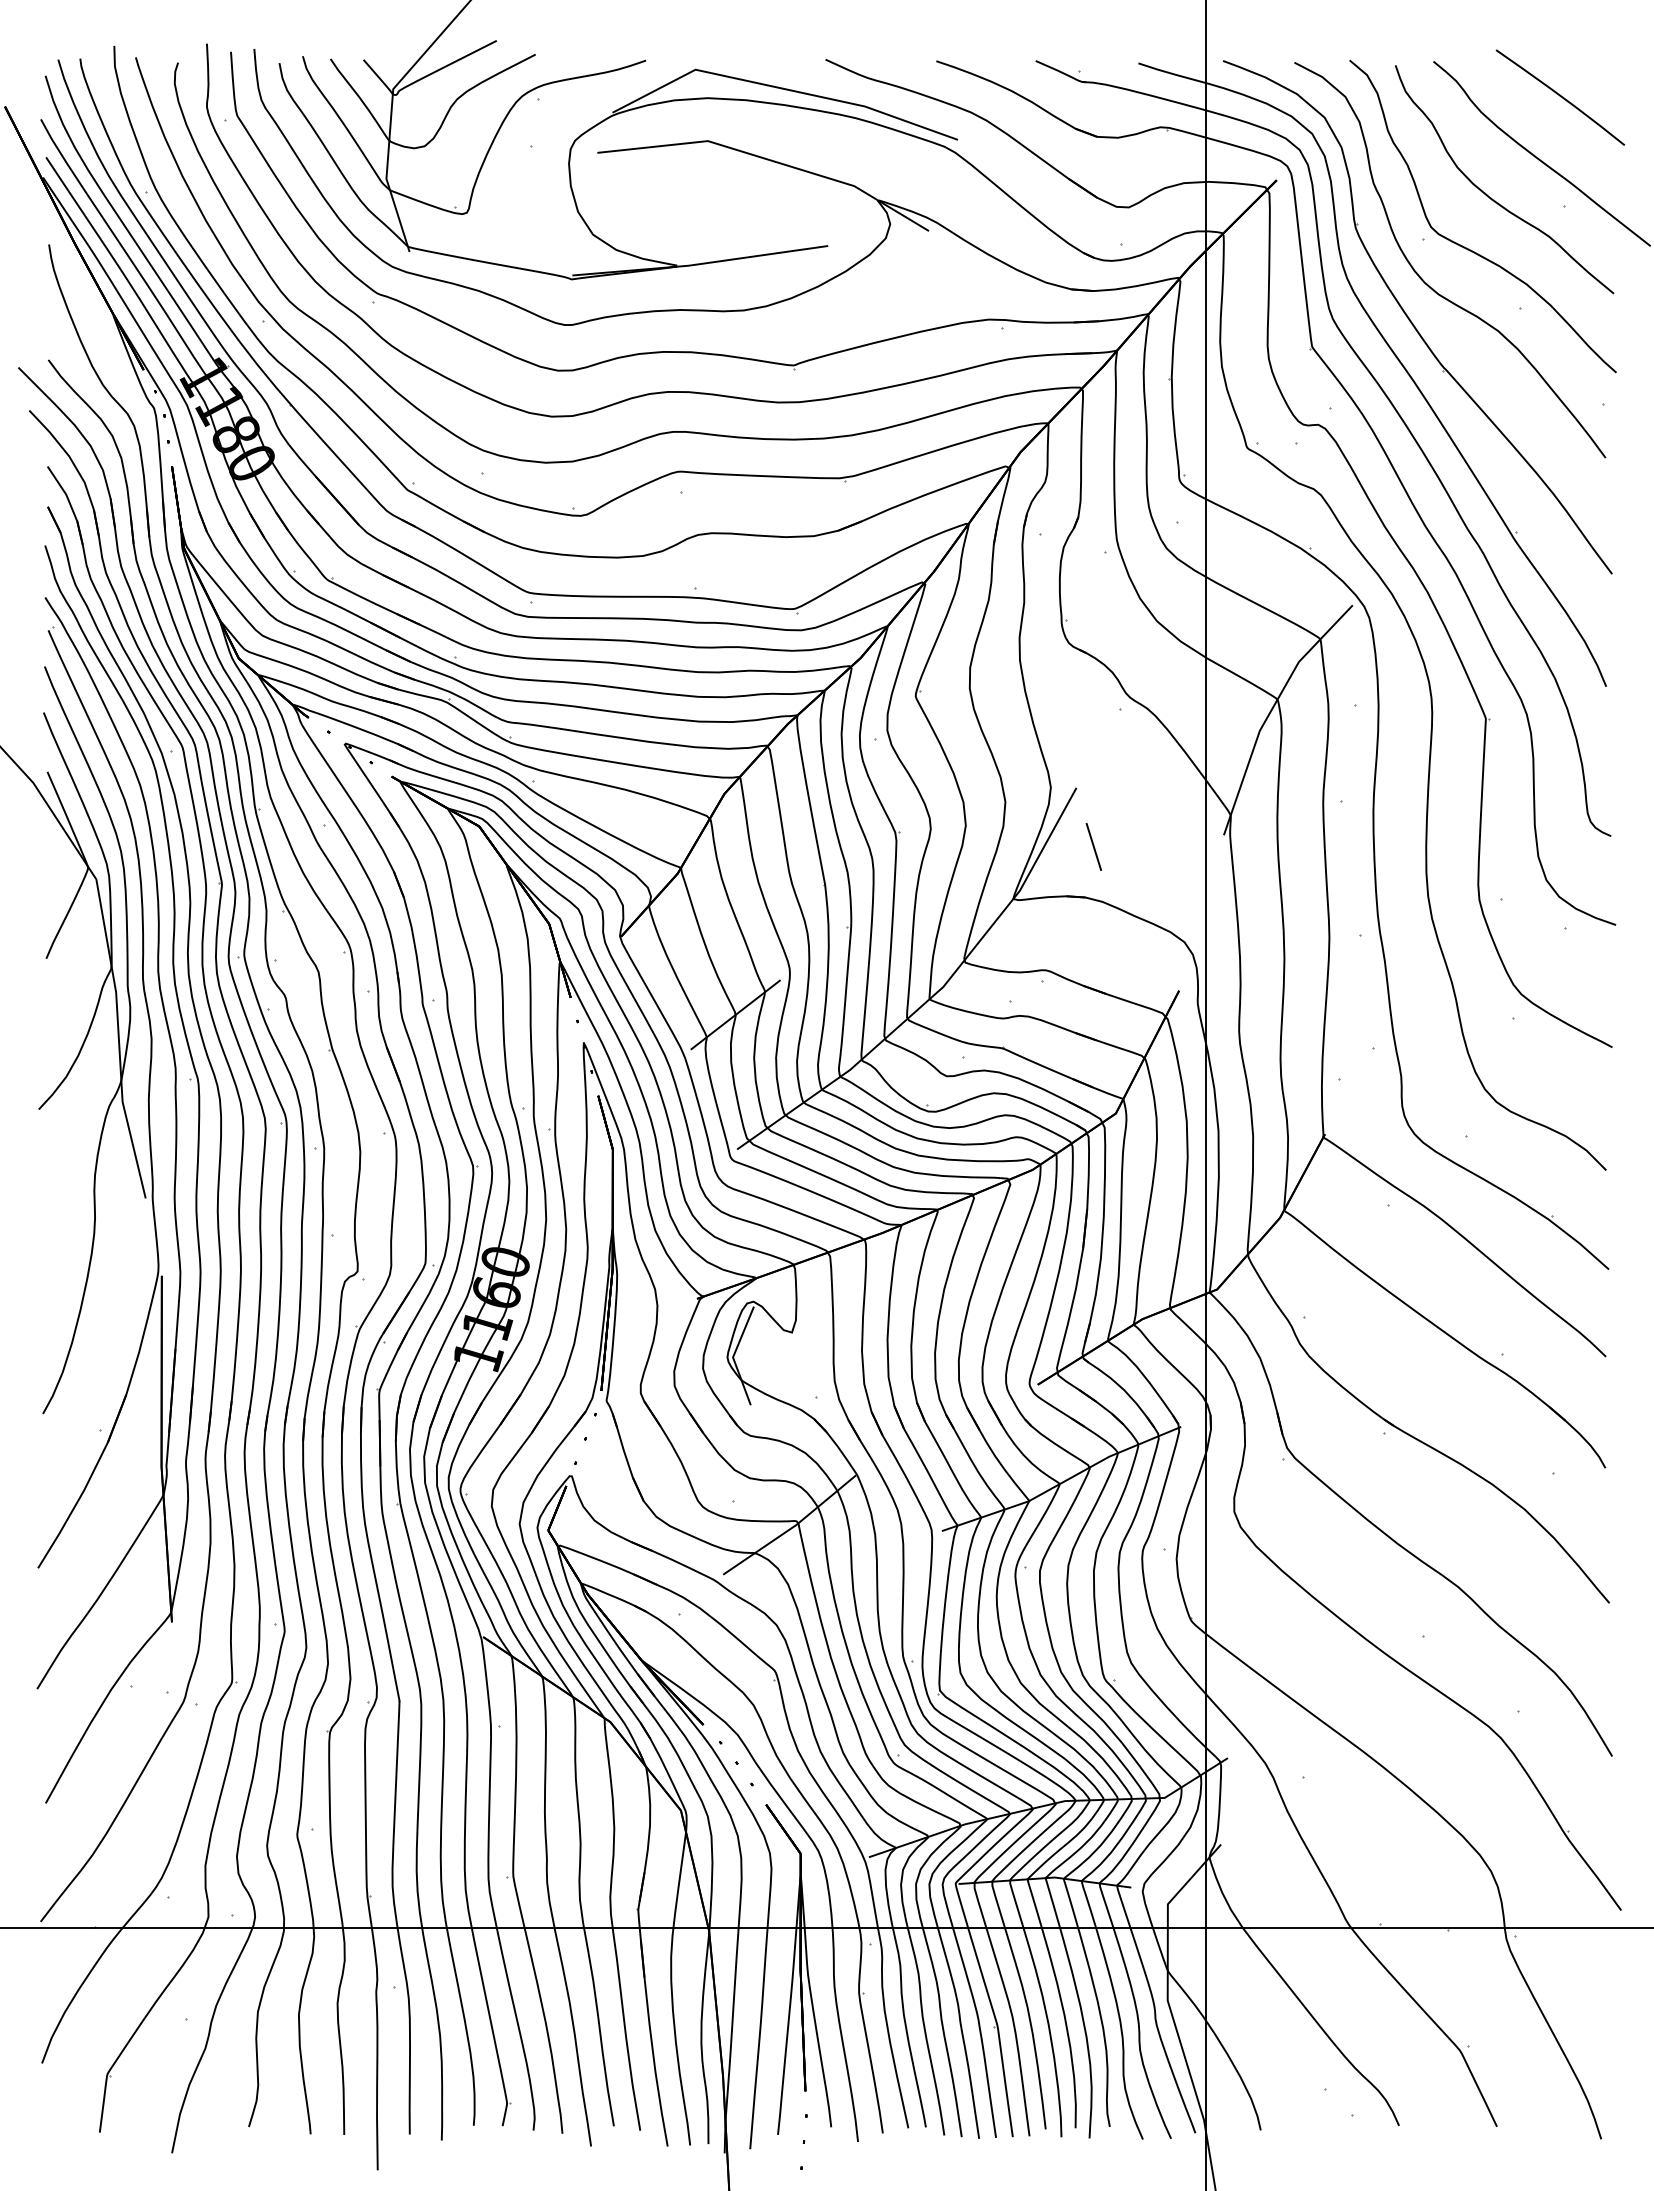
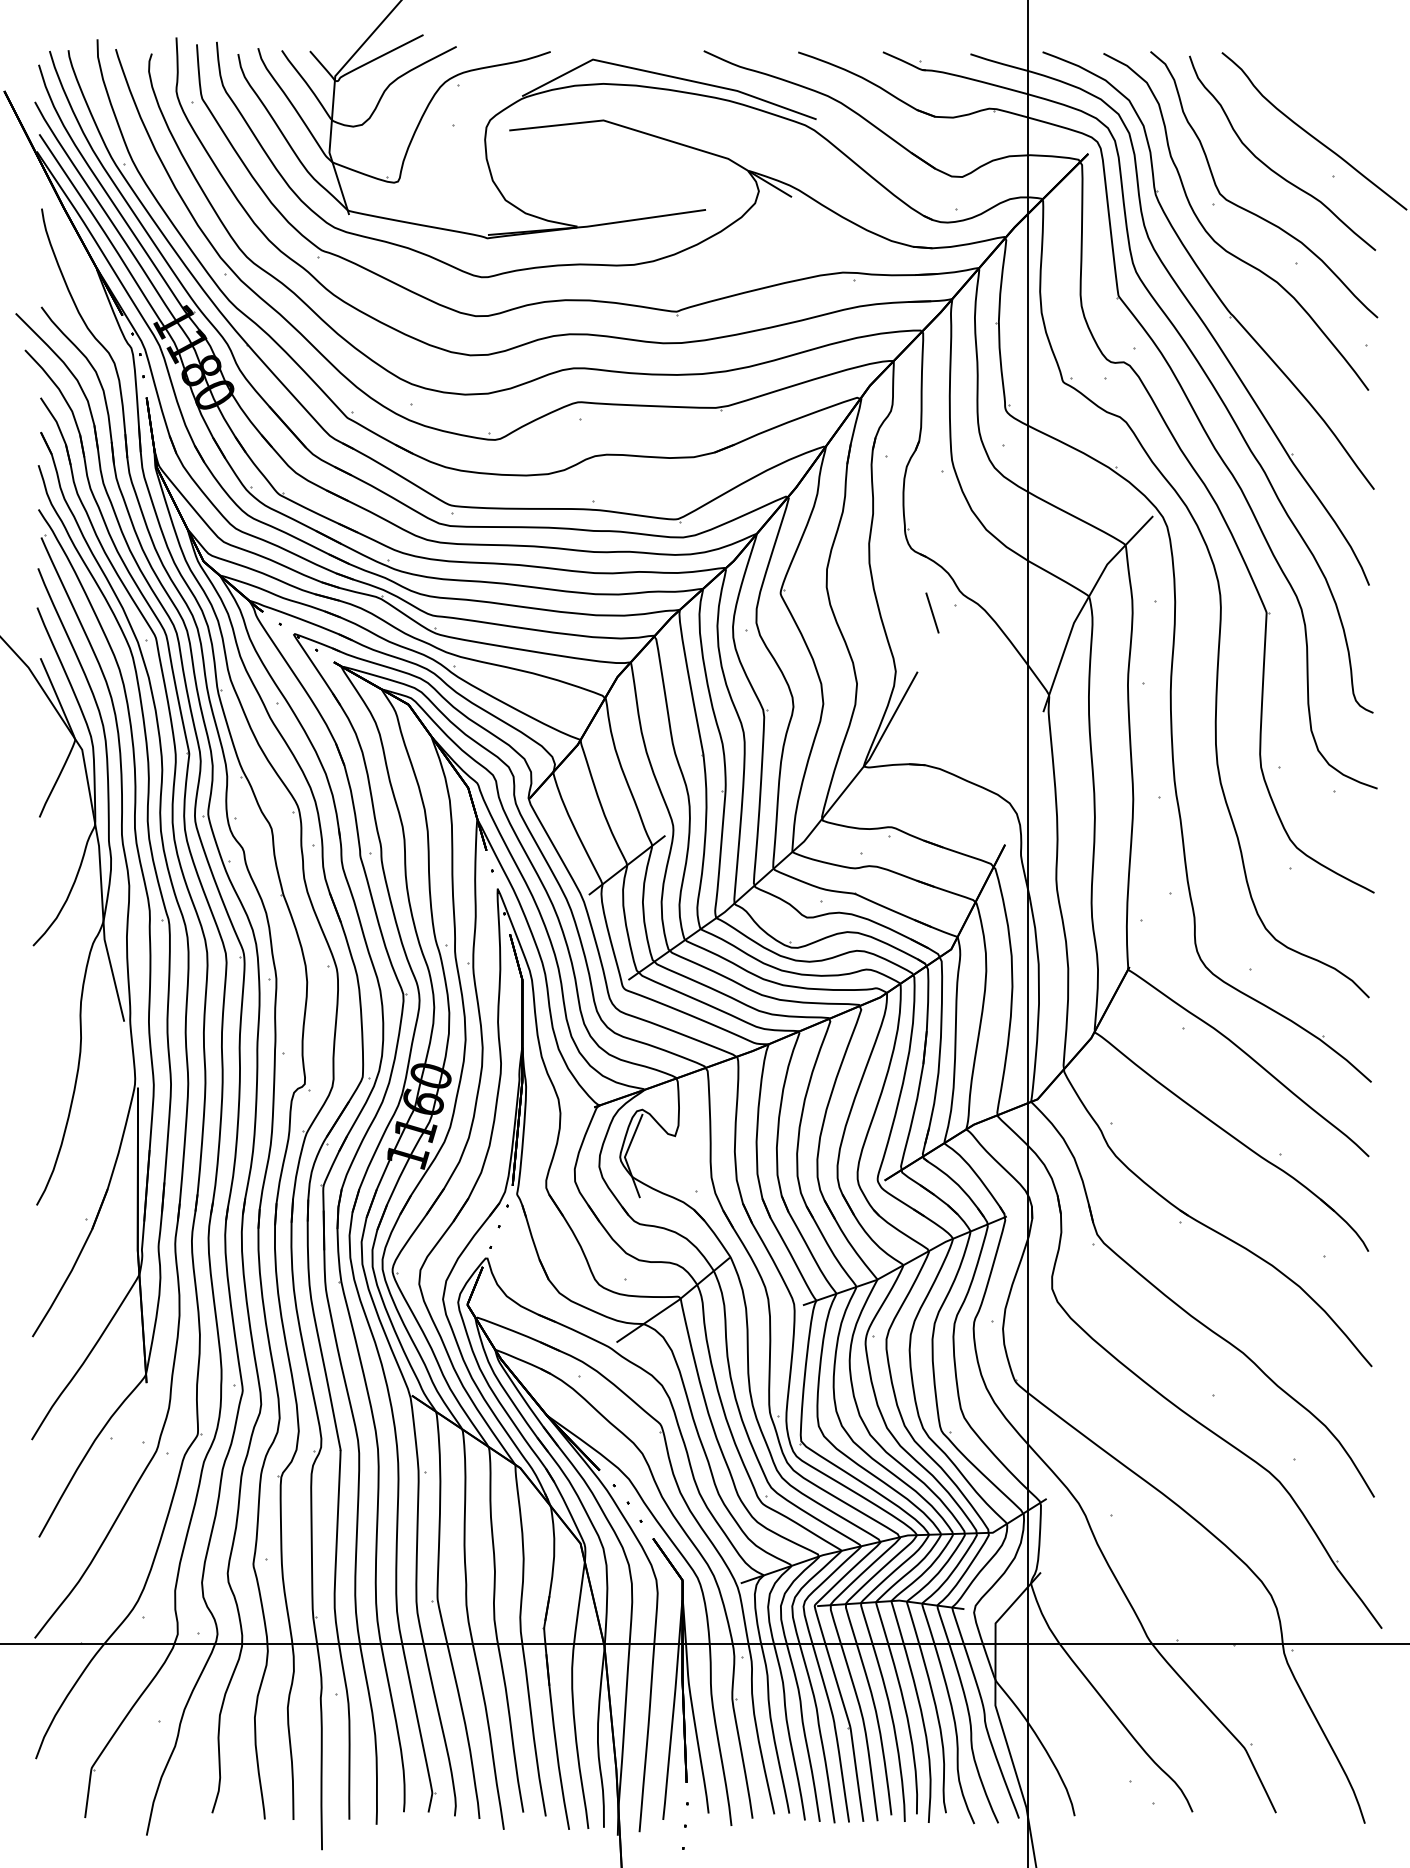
curve: (1560, 97) -> (1330, 83), removed
line: (1093, 846) -> (932, 612), moved

